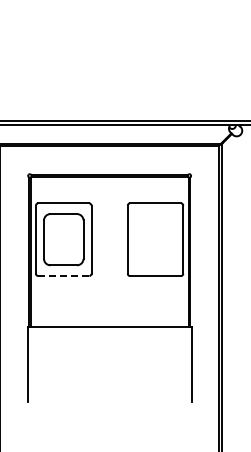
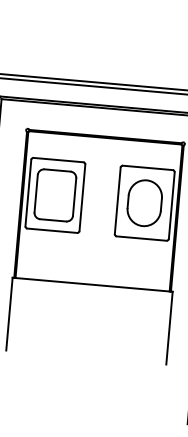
part: (155, 239) -> (144, 203), added
line: (63, 275) -> (52, 230), dashed -> solid

